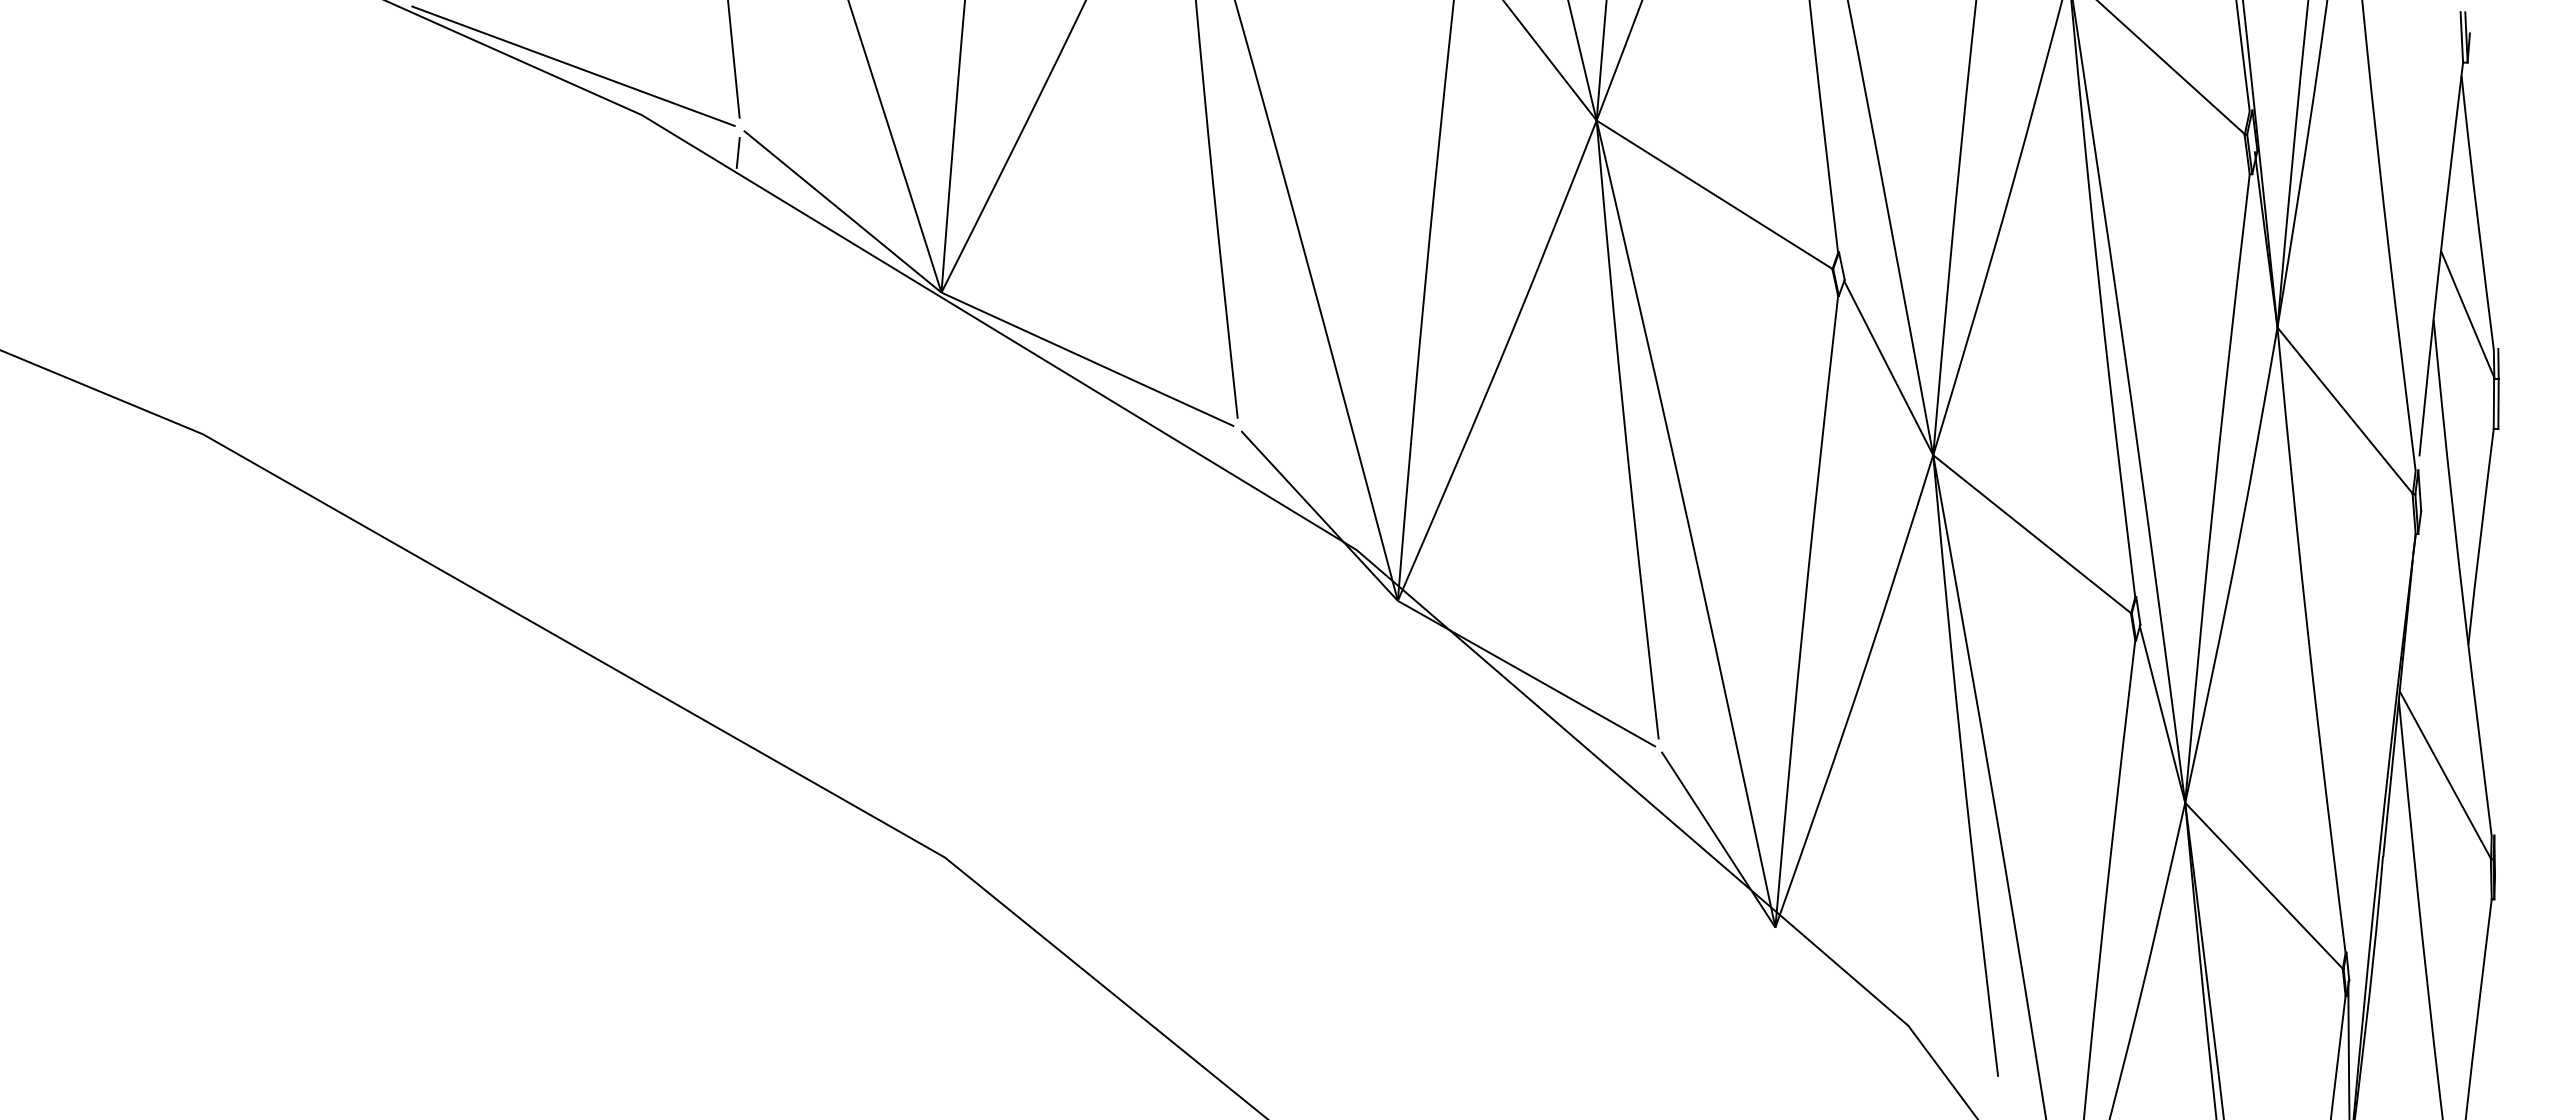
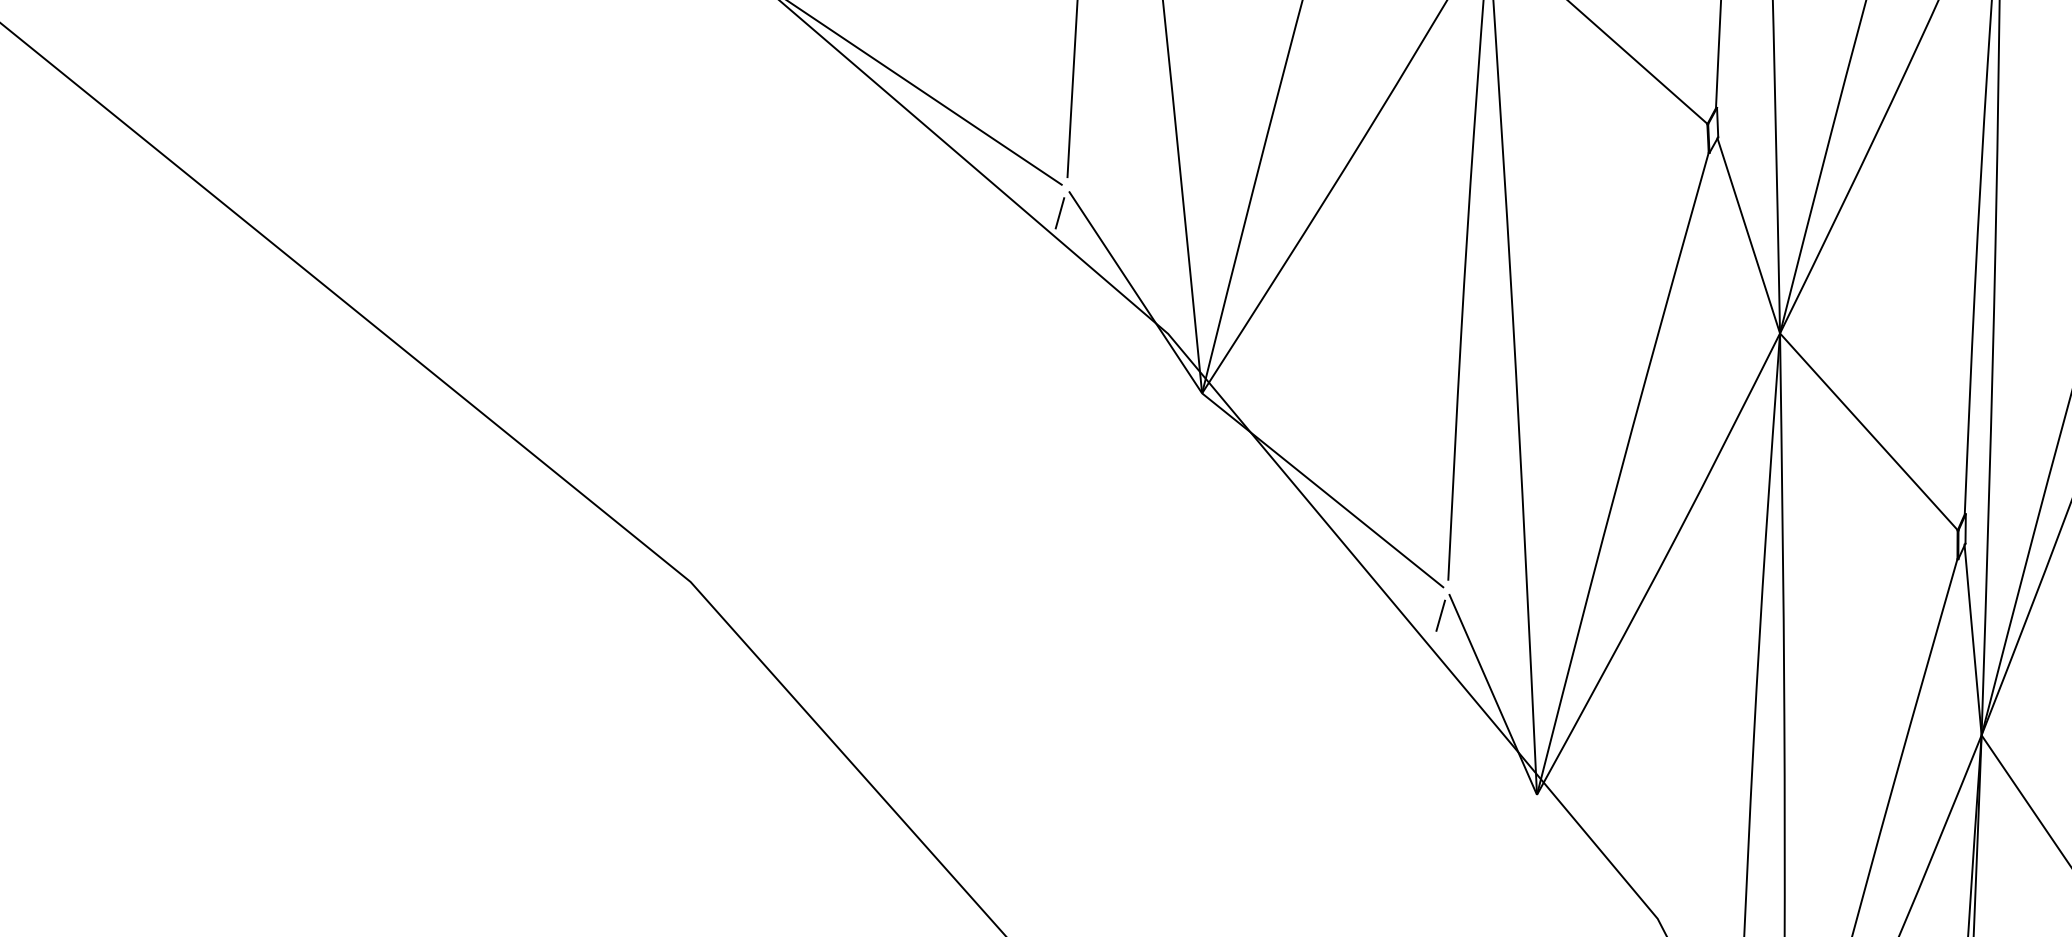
line: (1235, 452) -> (1059, 212), added
line: (1656, 773) -> (1440, 615), added

